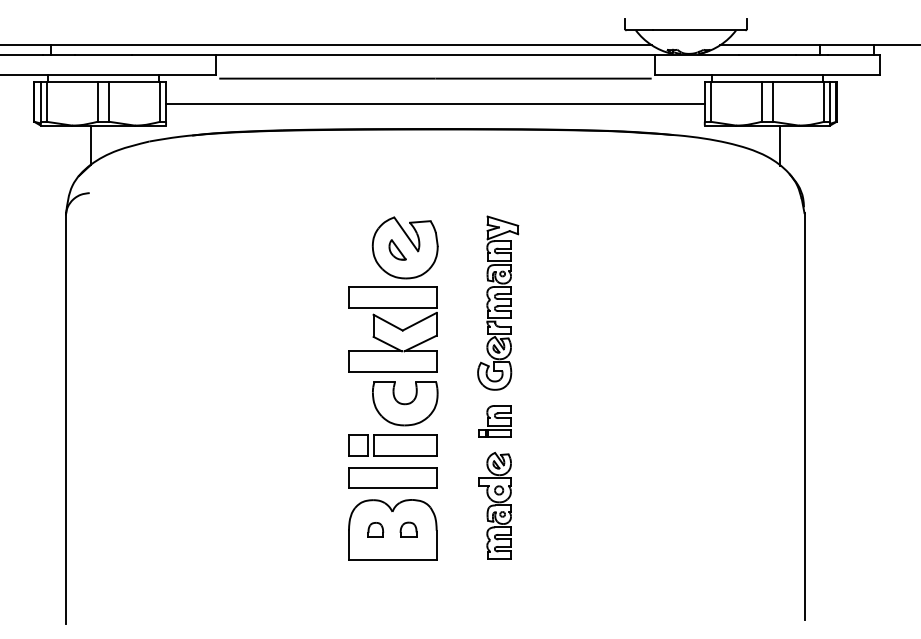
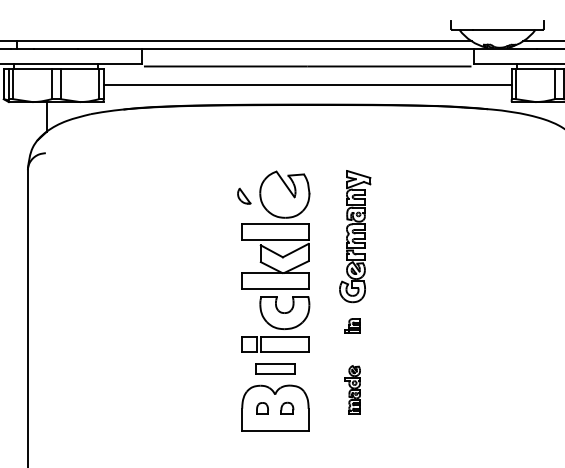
part: (397, 249) -> (244, 195), moved
part: (494, 421) -> (352, 326), size x0.6
part: (392, 477) -> (275, 368), size x0.6
part: (494, 505) -> (352, 389), size x0.6

